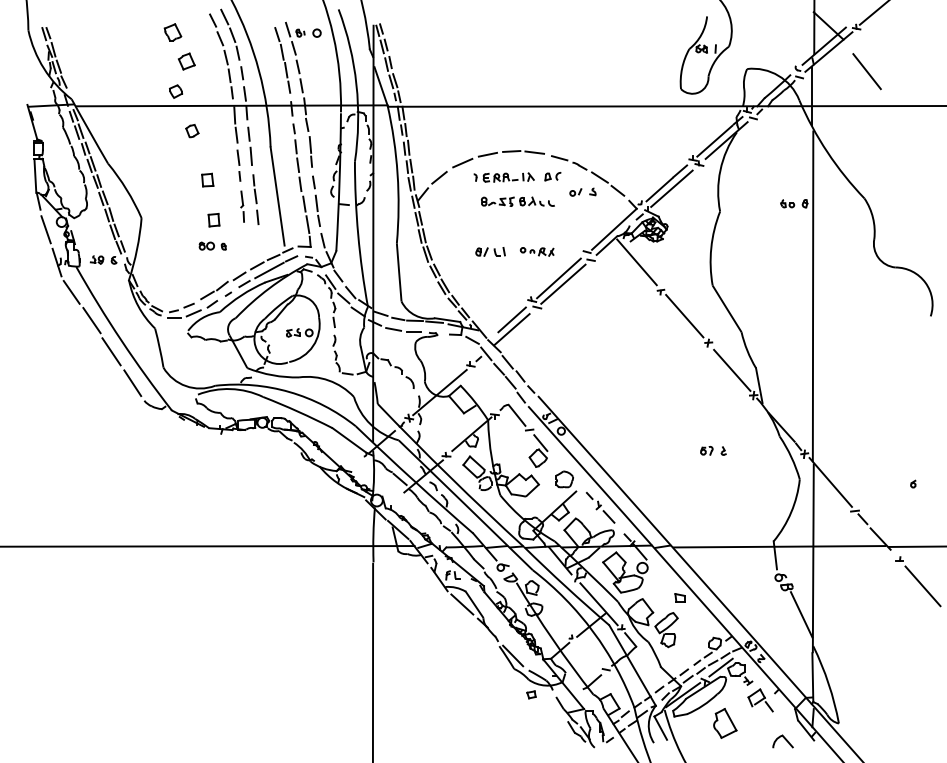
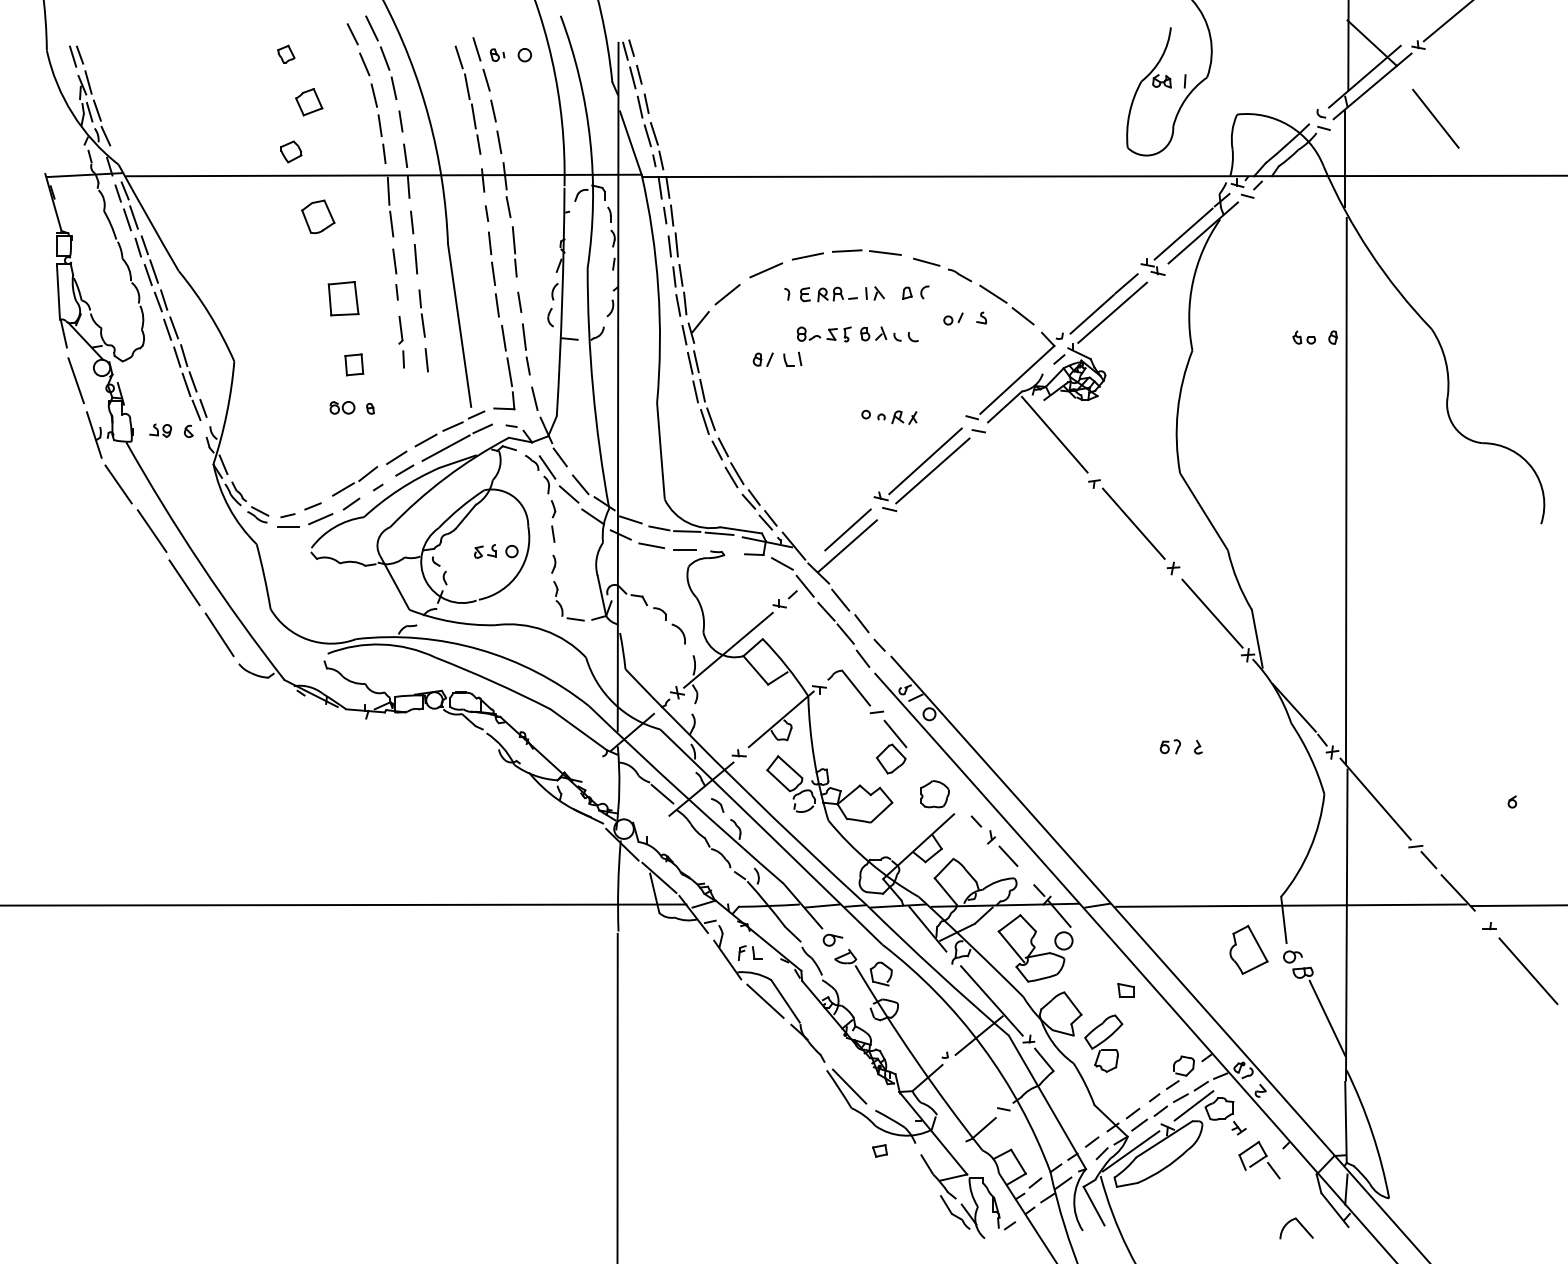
part: (172, 32) -> (285, 54), size x0.6
part: (192, 131) -> (318, 217), size x1.6
part: (207, 179) -> (343, 297), size x1.6
part: (490, 251) -> (777, 358), moved
part: (725, 723) -> (1249, 949), moved

